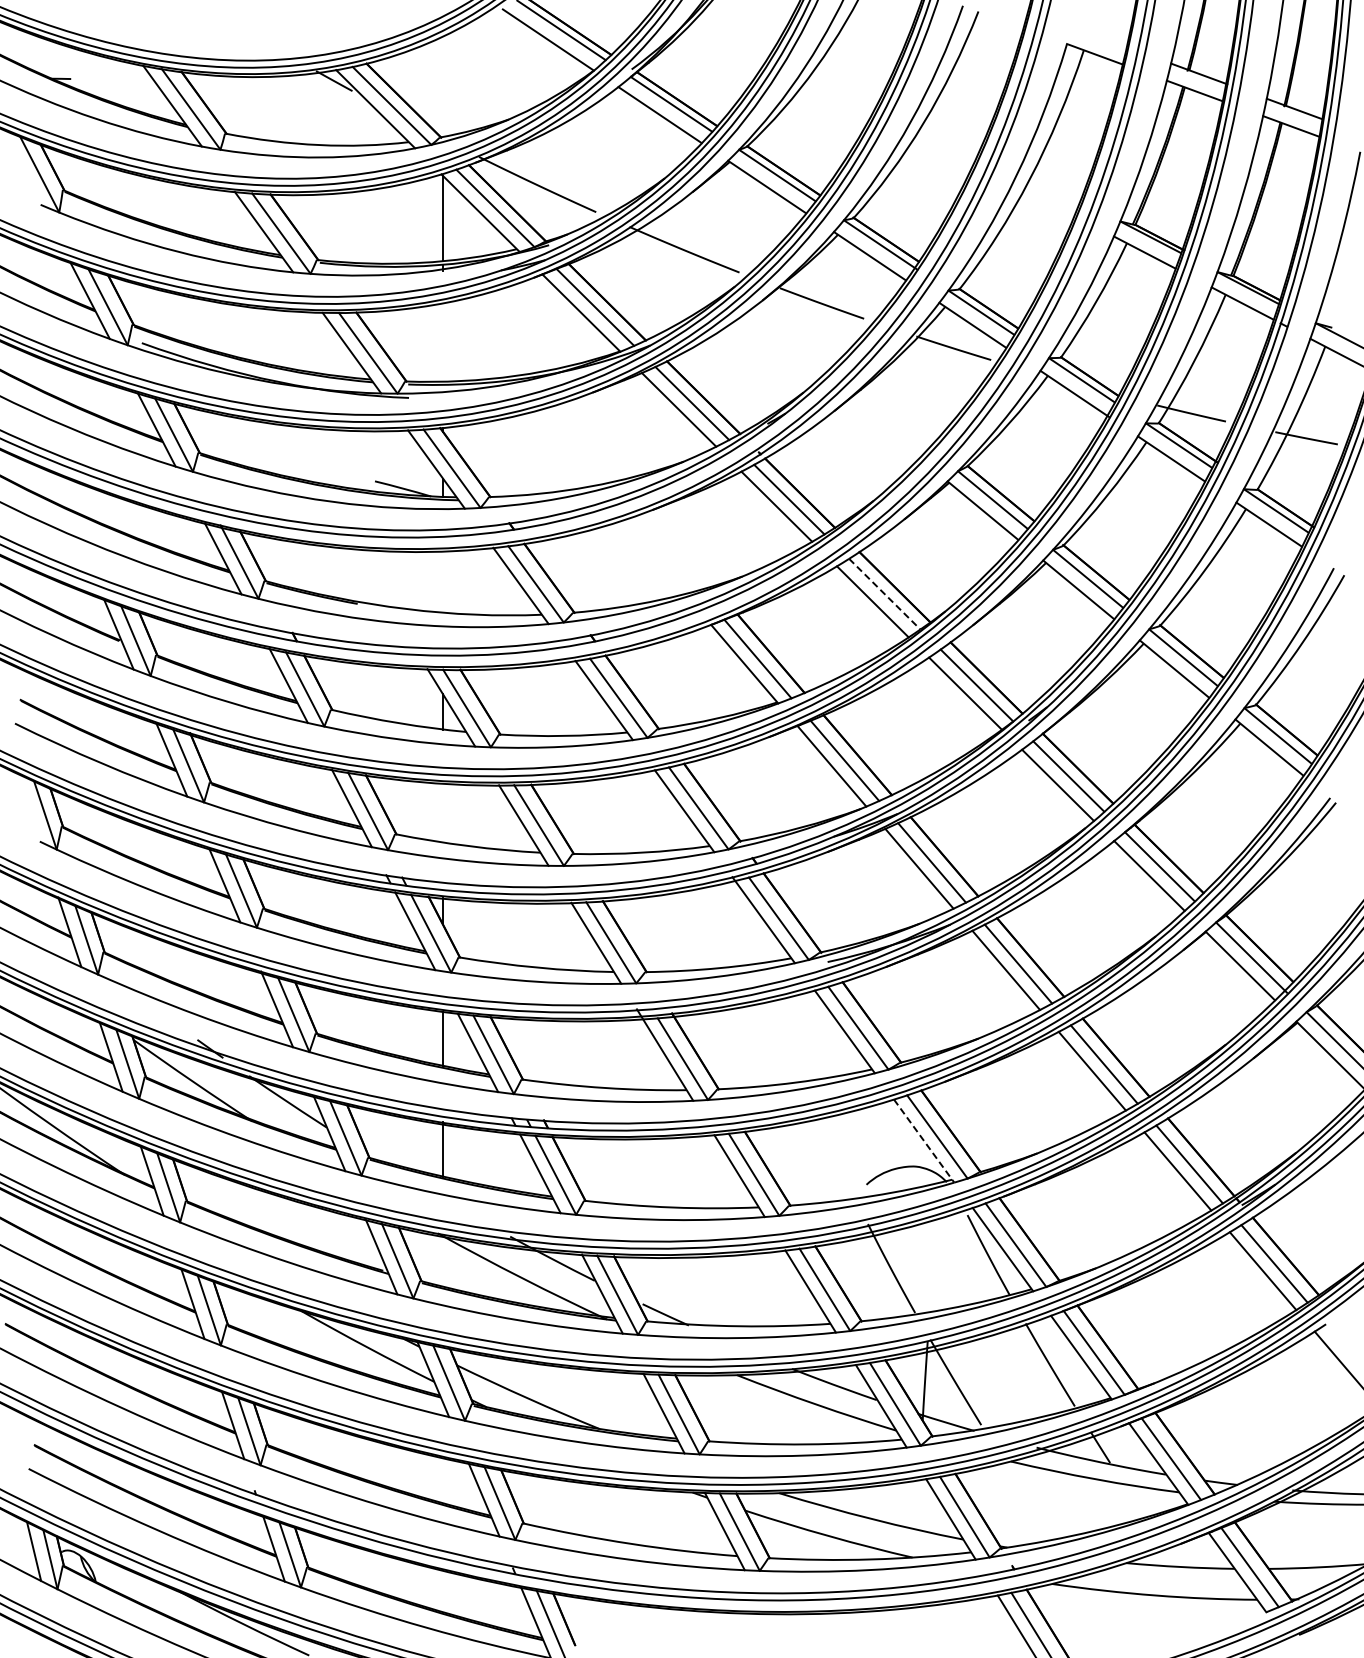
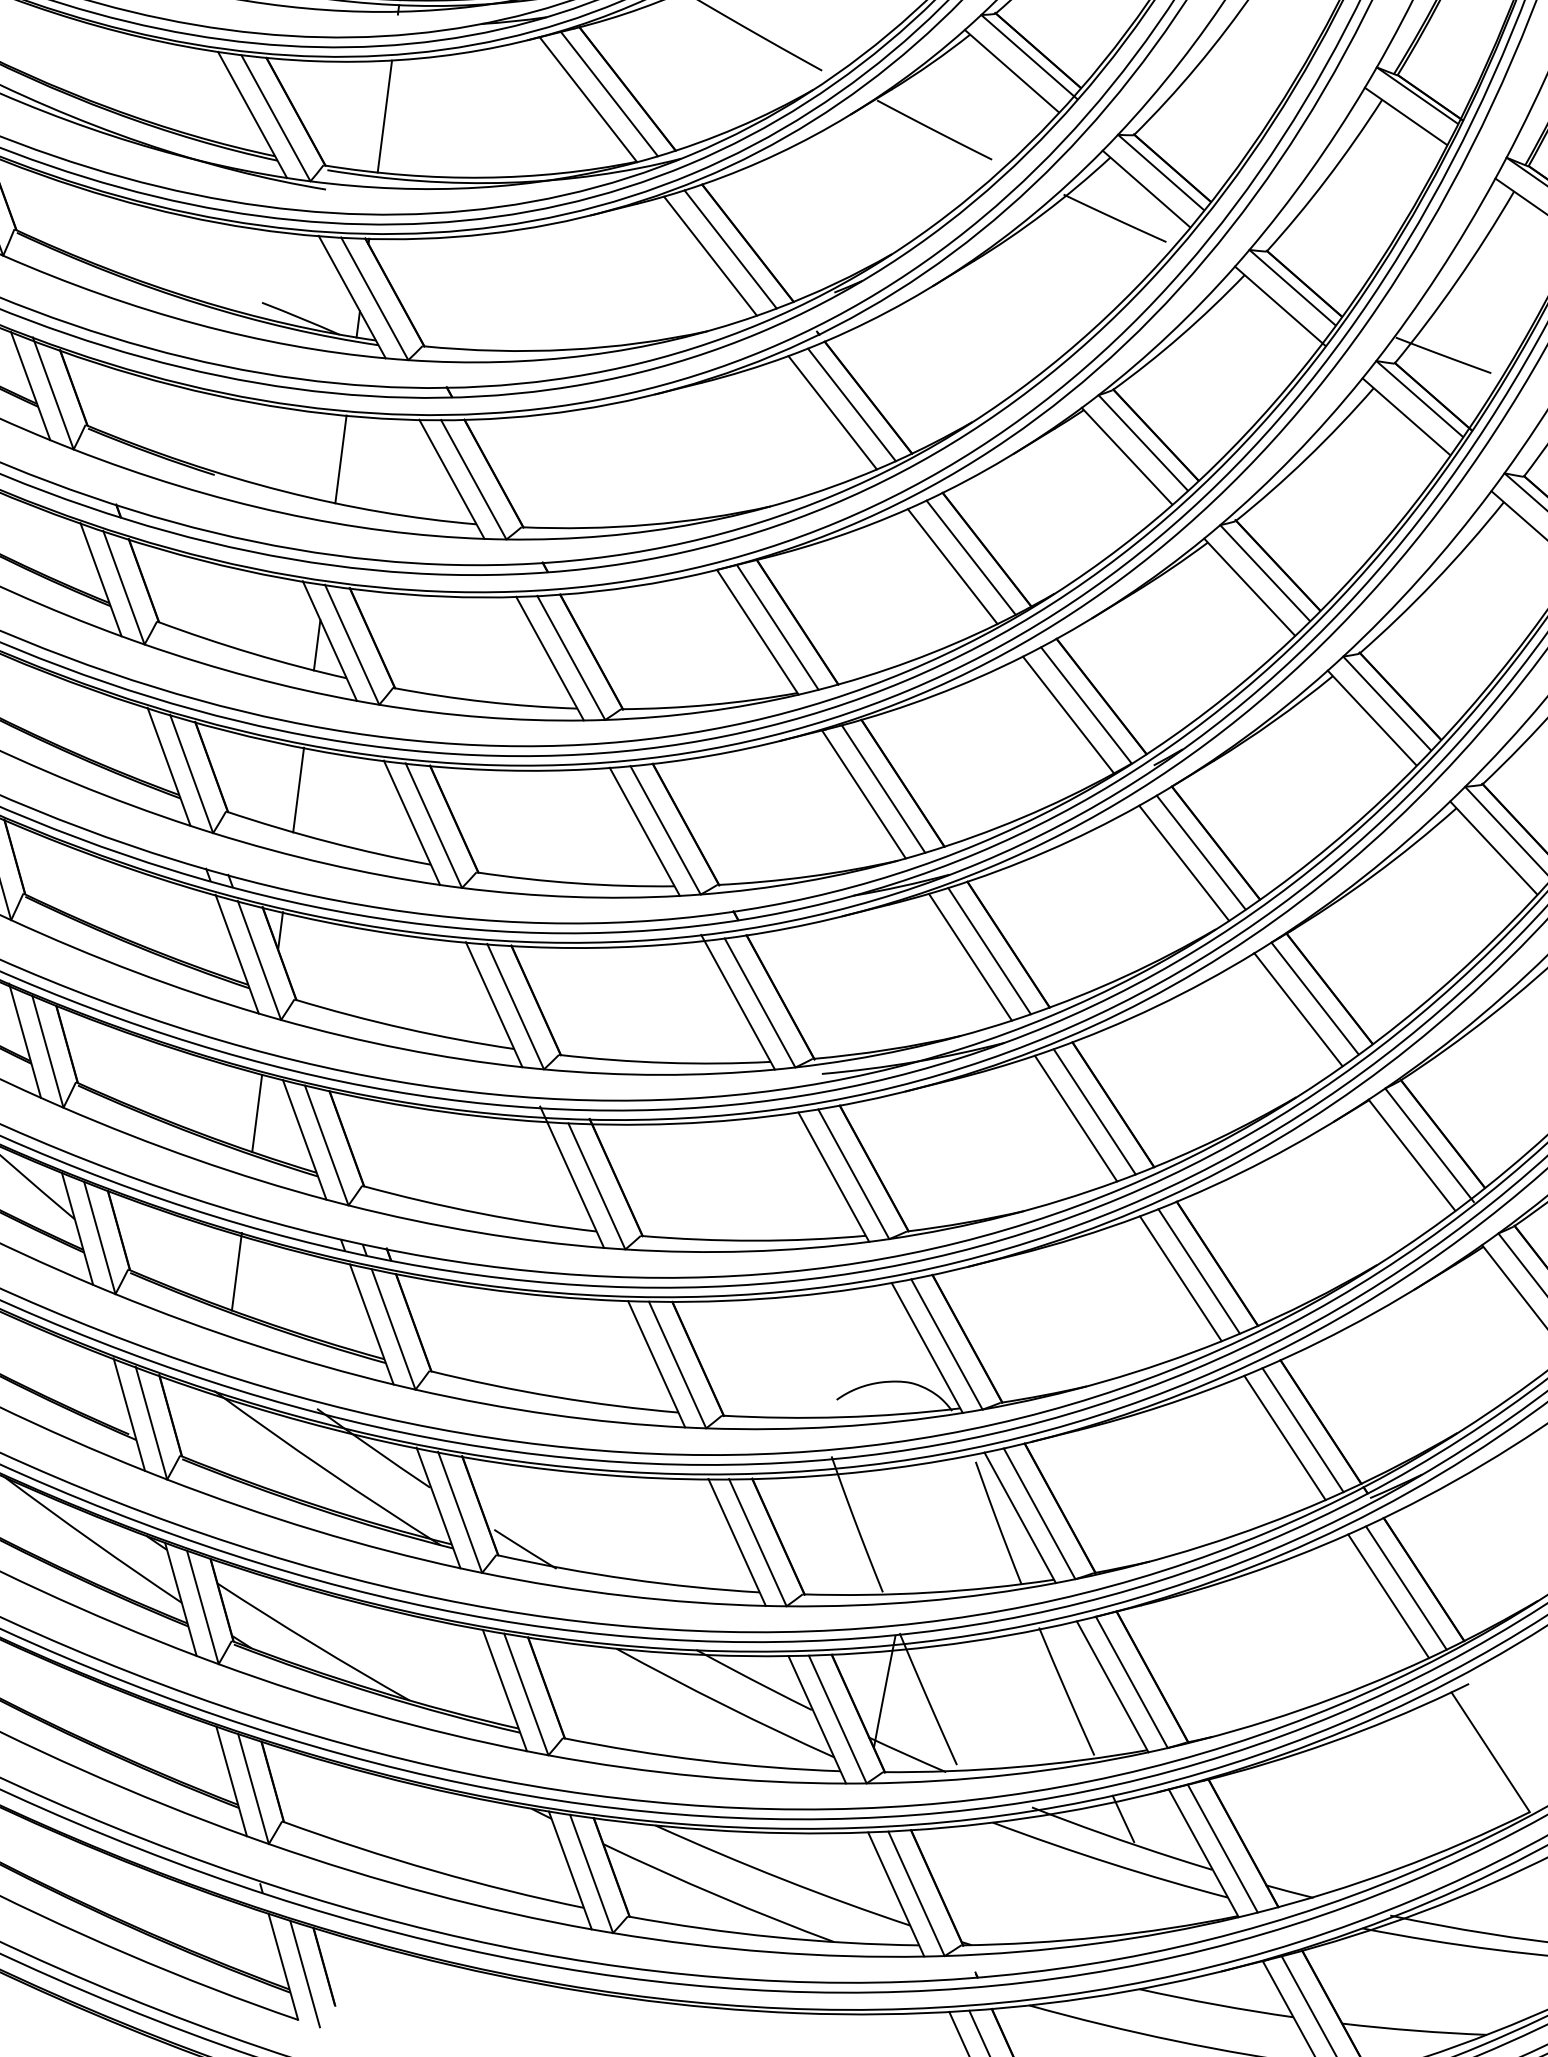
line: (443, 342) -> (385, 116), added
line: (443, 581) -> (341, 458), added
line: (885, 594) -> (972, 558), dashed -> solid
line: (443, 812) -> (299, 789), added
line: (924, 1141) -> (927, 1348), dashed -> solid

